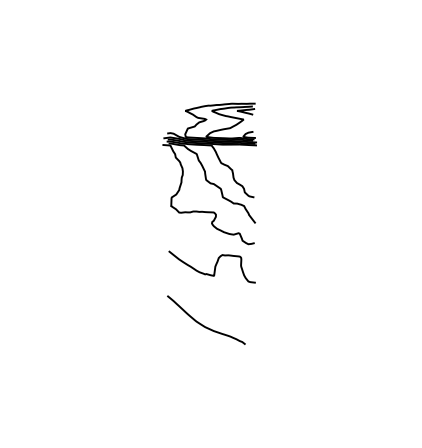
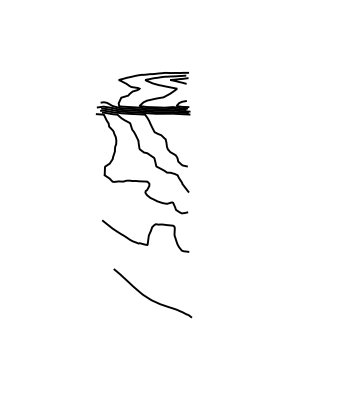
curve: (204, 325) -> (150, 298), moved

